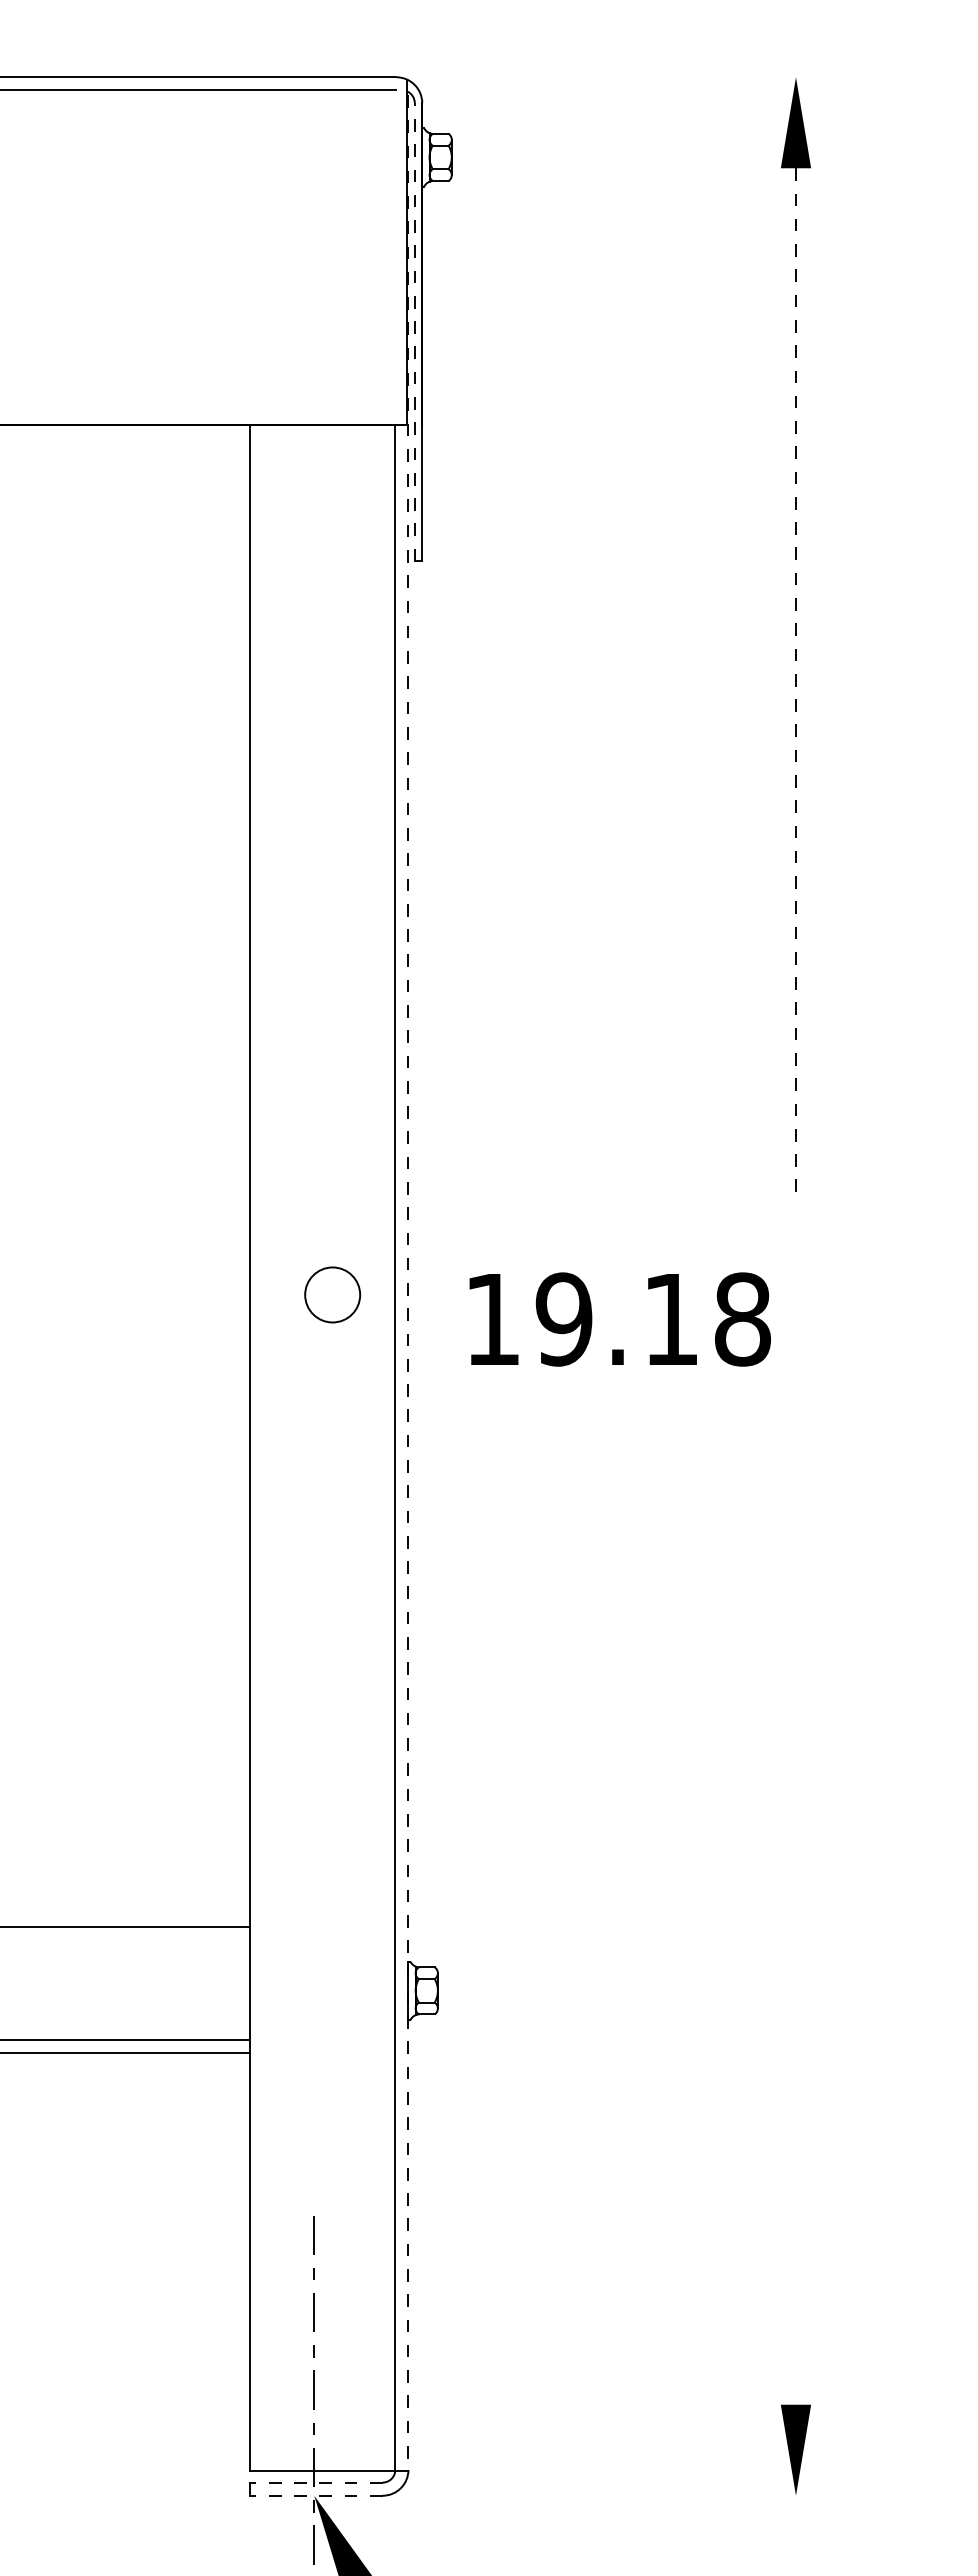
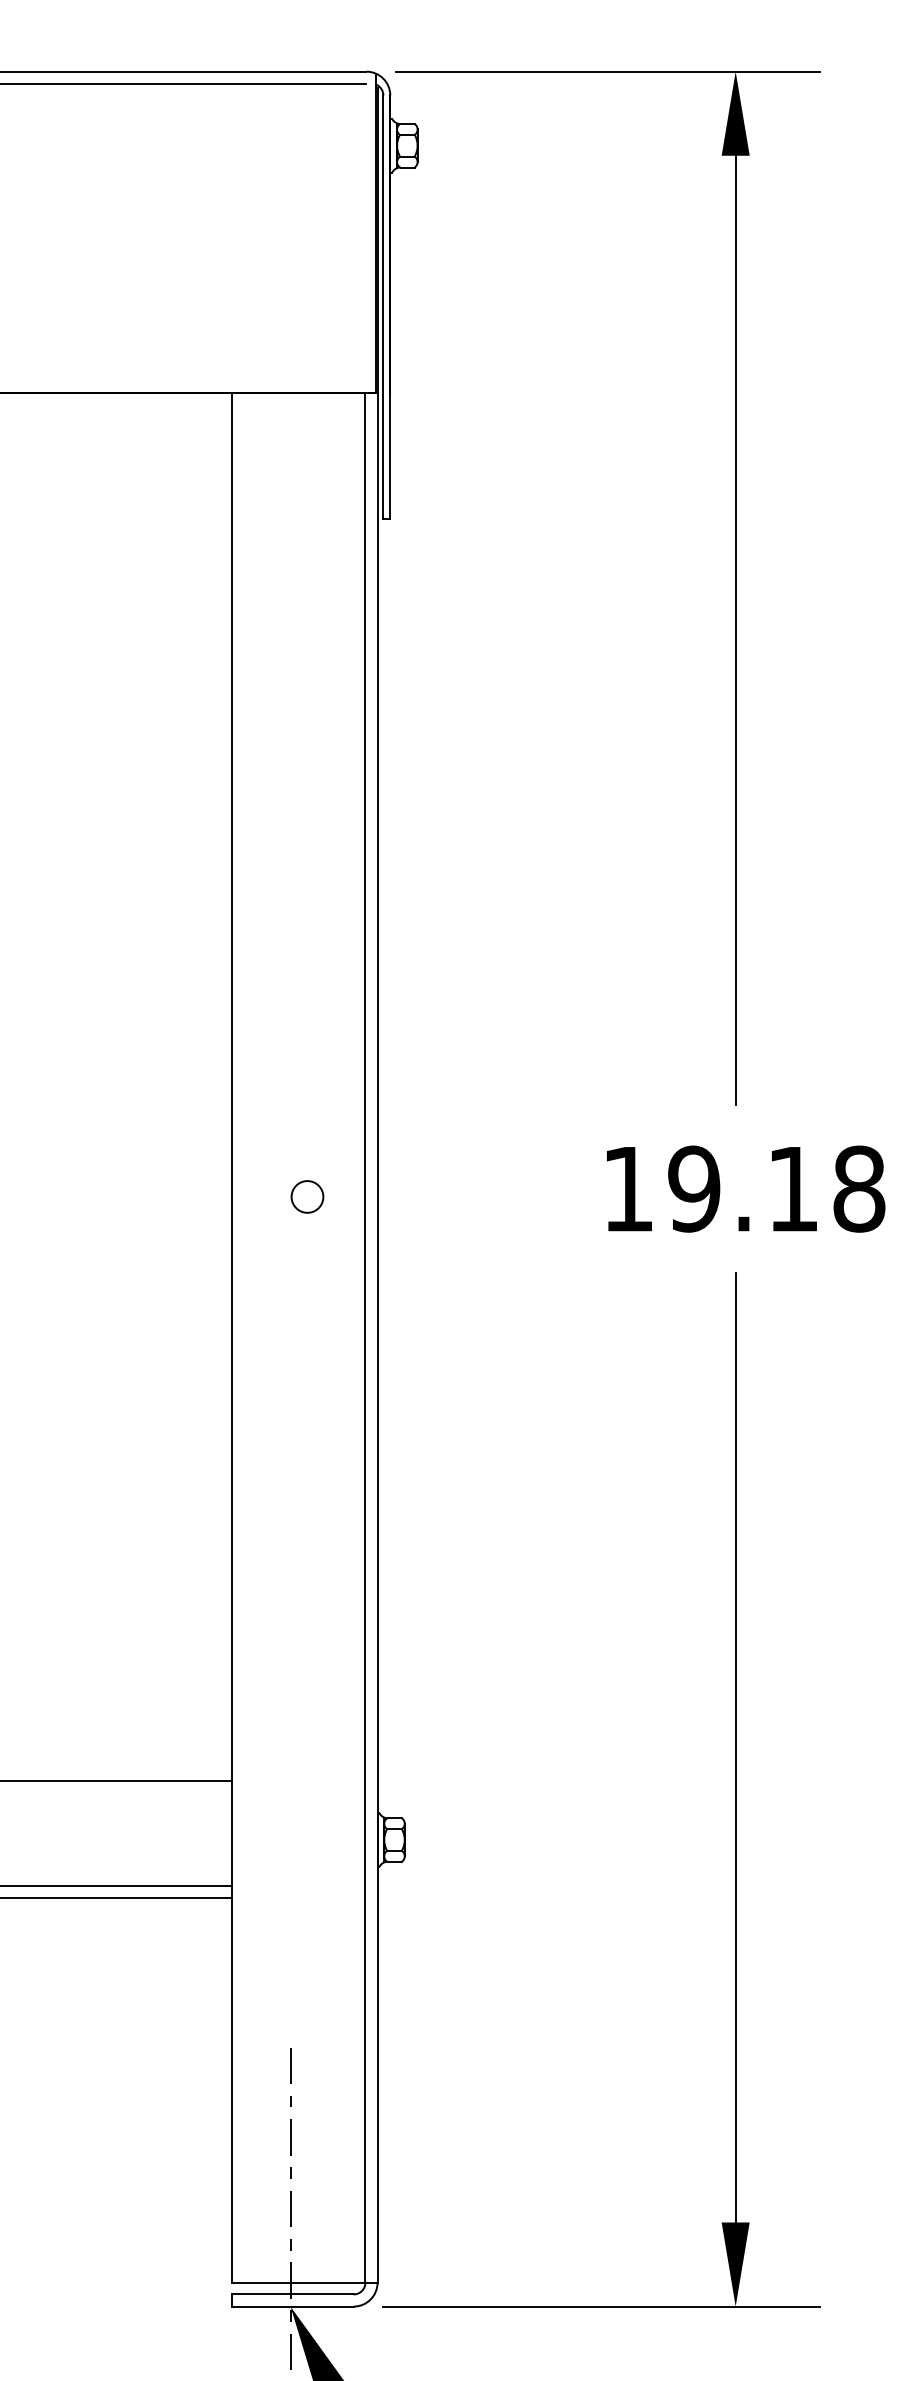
line: (657, 77) -> (607, 71), added
line: (414, 331) -> (383, 306), dashed -> solid
line: (795, 681) -> (735, 630), dashed -> solid
line: (408, 1282) -> (377, 1185), dashed -> solid
circle: (332, 1294) -> (307, 1196), size x0.62
text: (619, 1319) -> (745, 1189), moved
line: (795, 1890) -> (735, 1747), added
line: (316, 2482) -> (292, 2294), dashed -> solid
line: (316, 2495) -> (292, 2306), dashed -> solid
line: (650, 2495) -> (601, 2306), added

